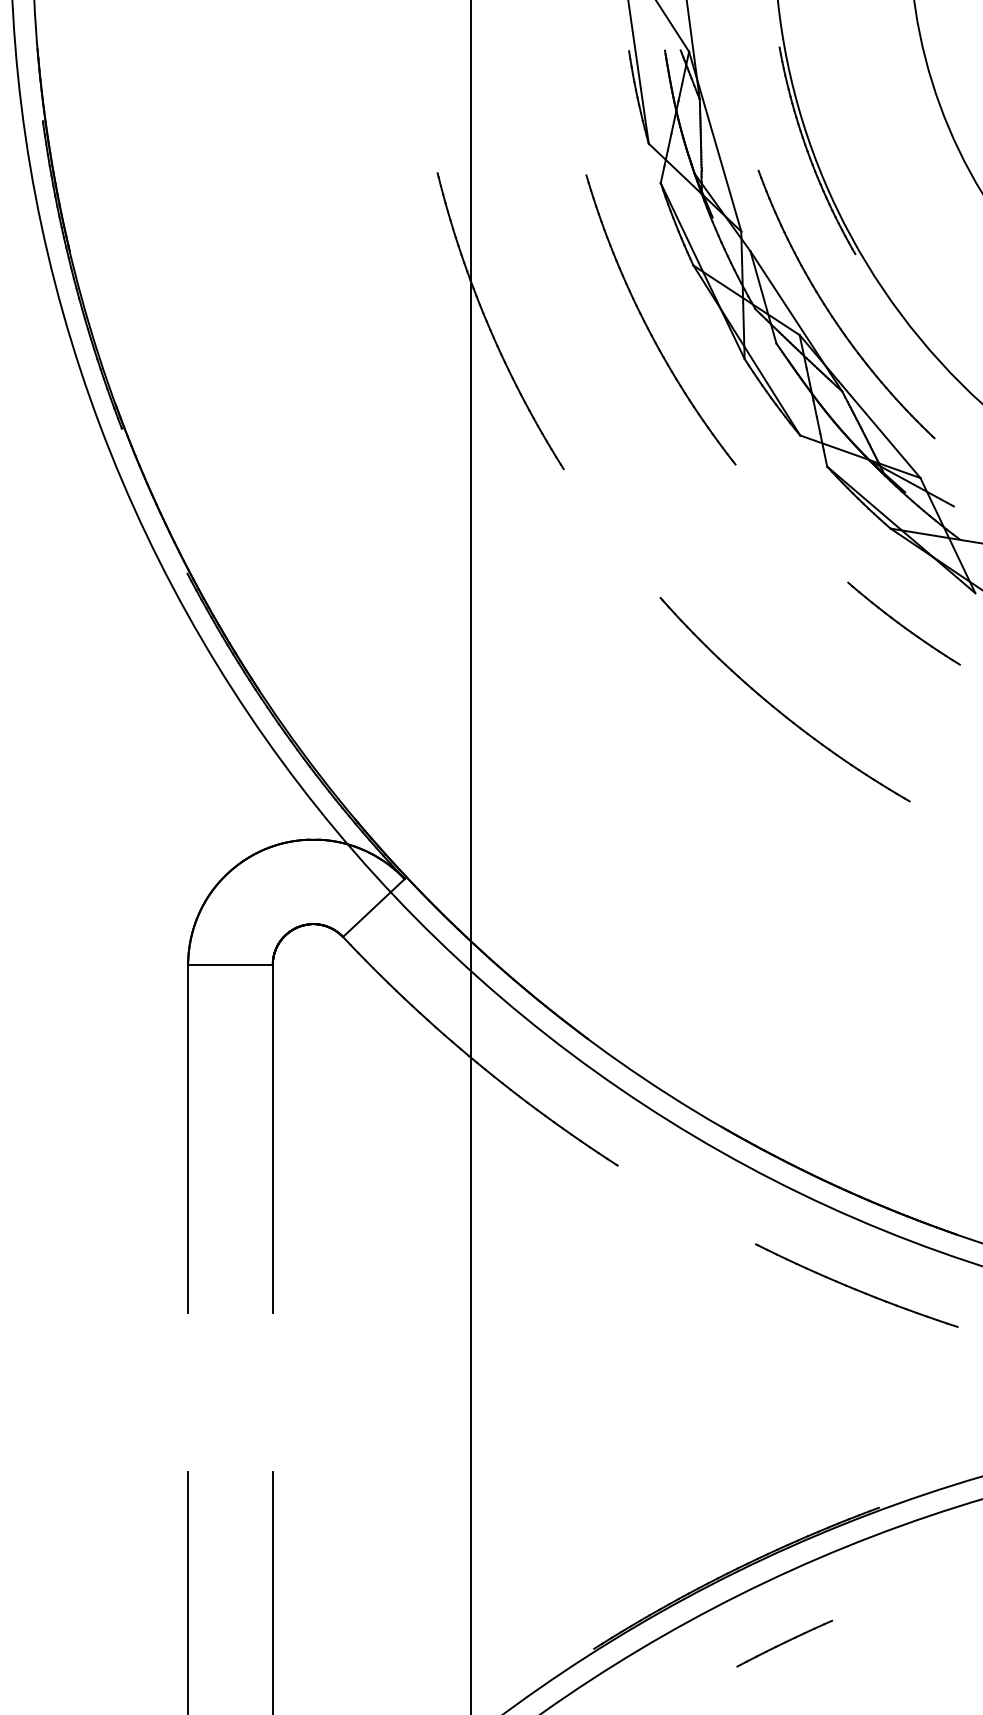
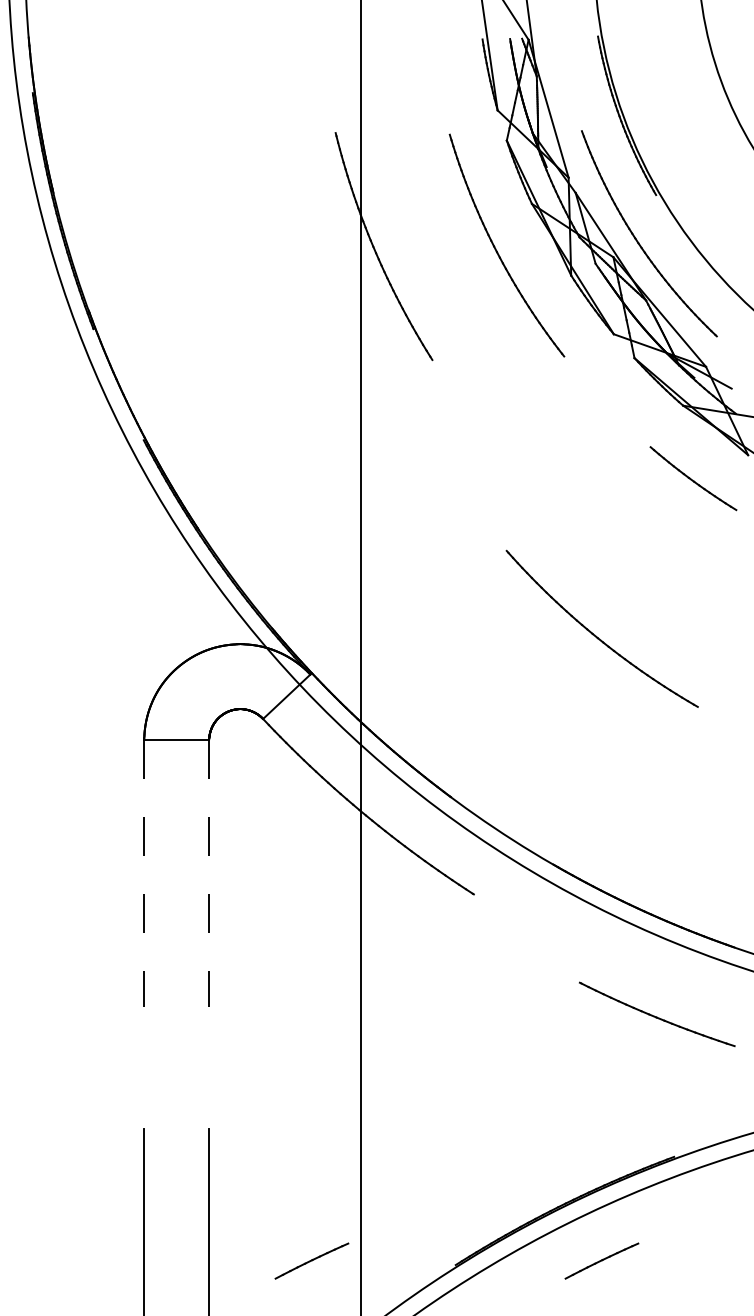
part: (777, 708) -> (596, 635), moved
line: (188, 1139) -> (144, 874), solid -> dashed
line: (273, 1139) -> (209, 874), solid -> dashed
part: (857, 1284) -> (657, 1013), moved
line: (406, 1642) -> (311, 1260), added

